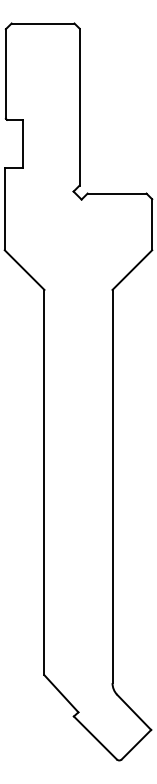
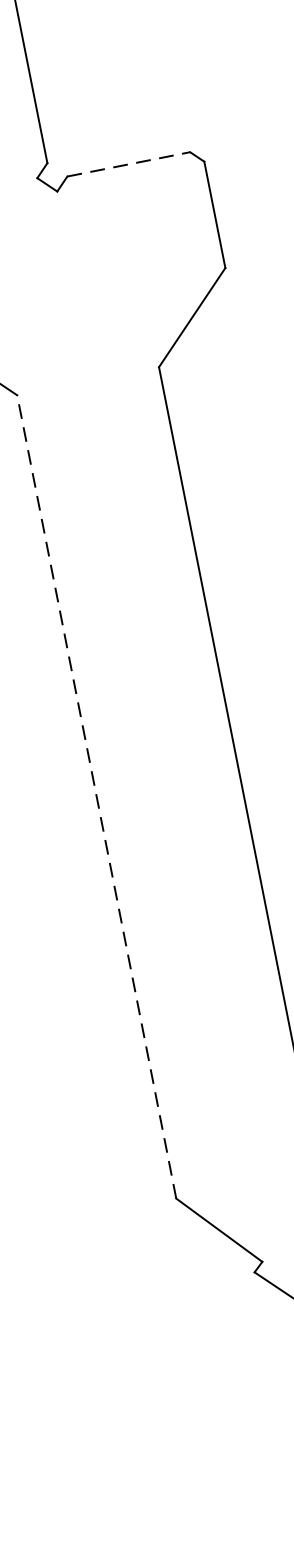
line: (117, 193) -> (129, 164), solid -> dashed
line: (44, 482) -> (96, 796), solid -> dashed

